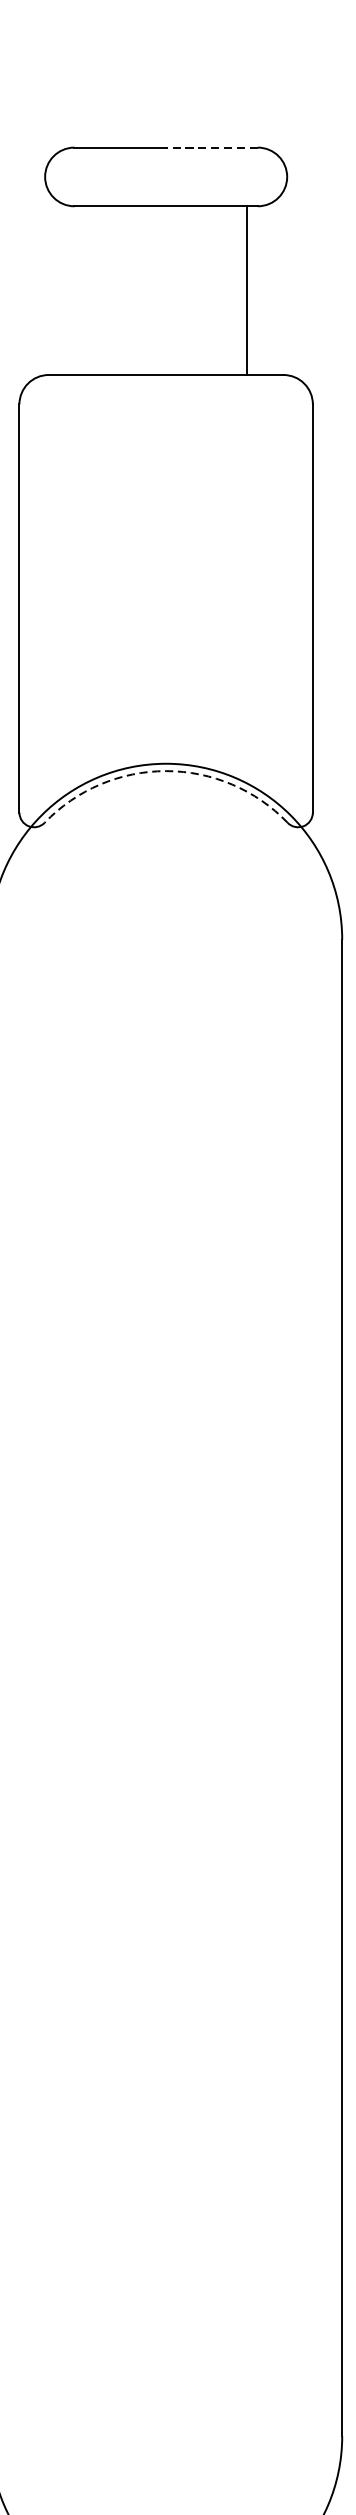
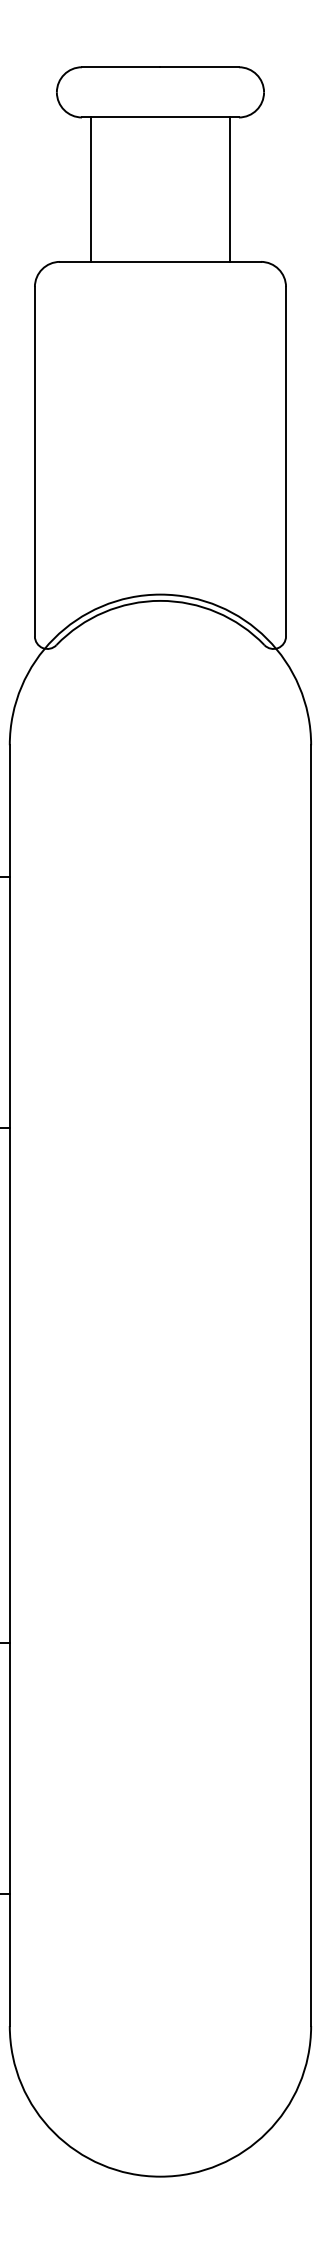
line: (211, 147) -> (199, 67), dashed -> solid
line: (85, 290) -> (91, 189), added
arc: (166, 770) -> (160, 600), dashed -> solid

